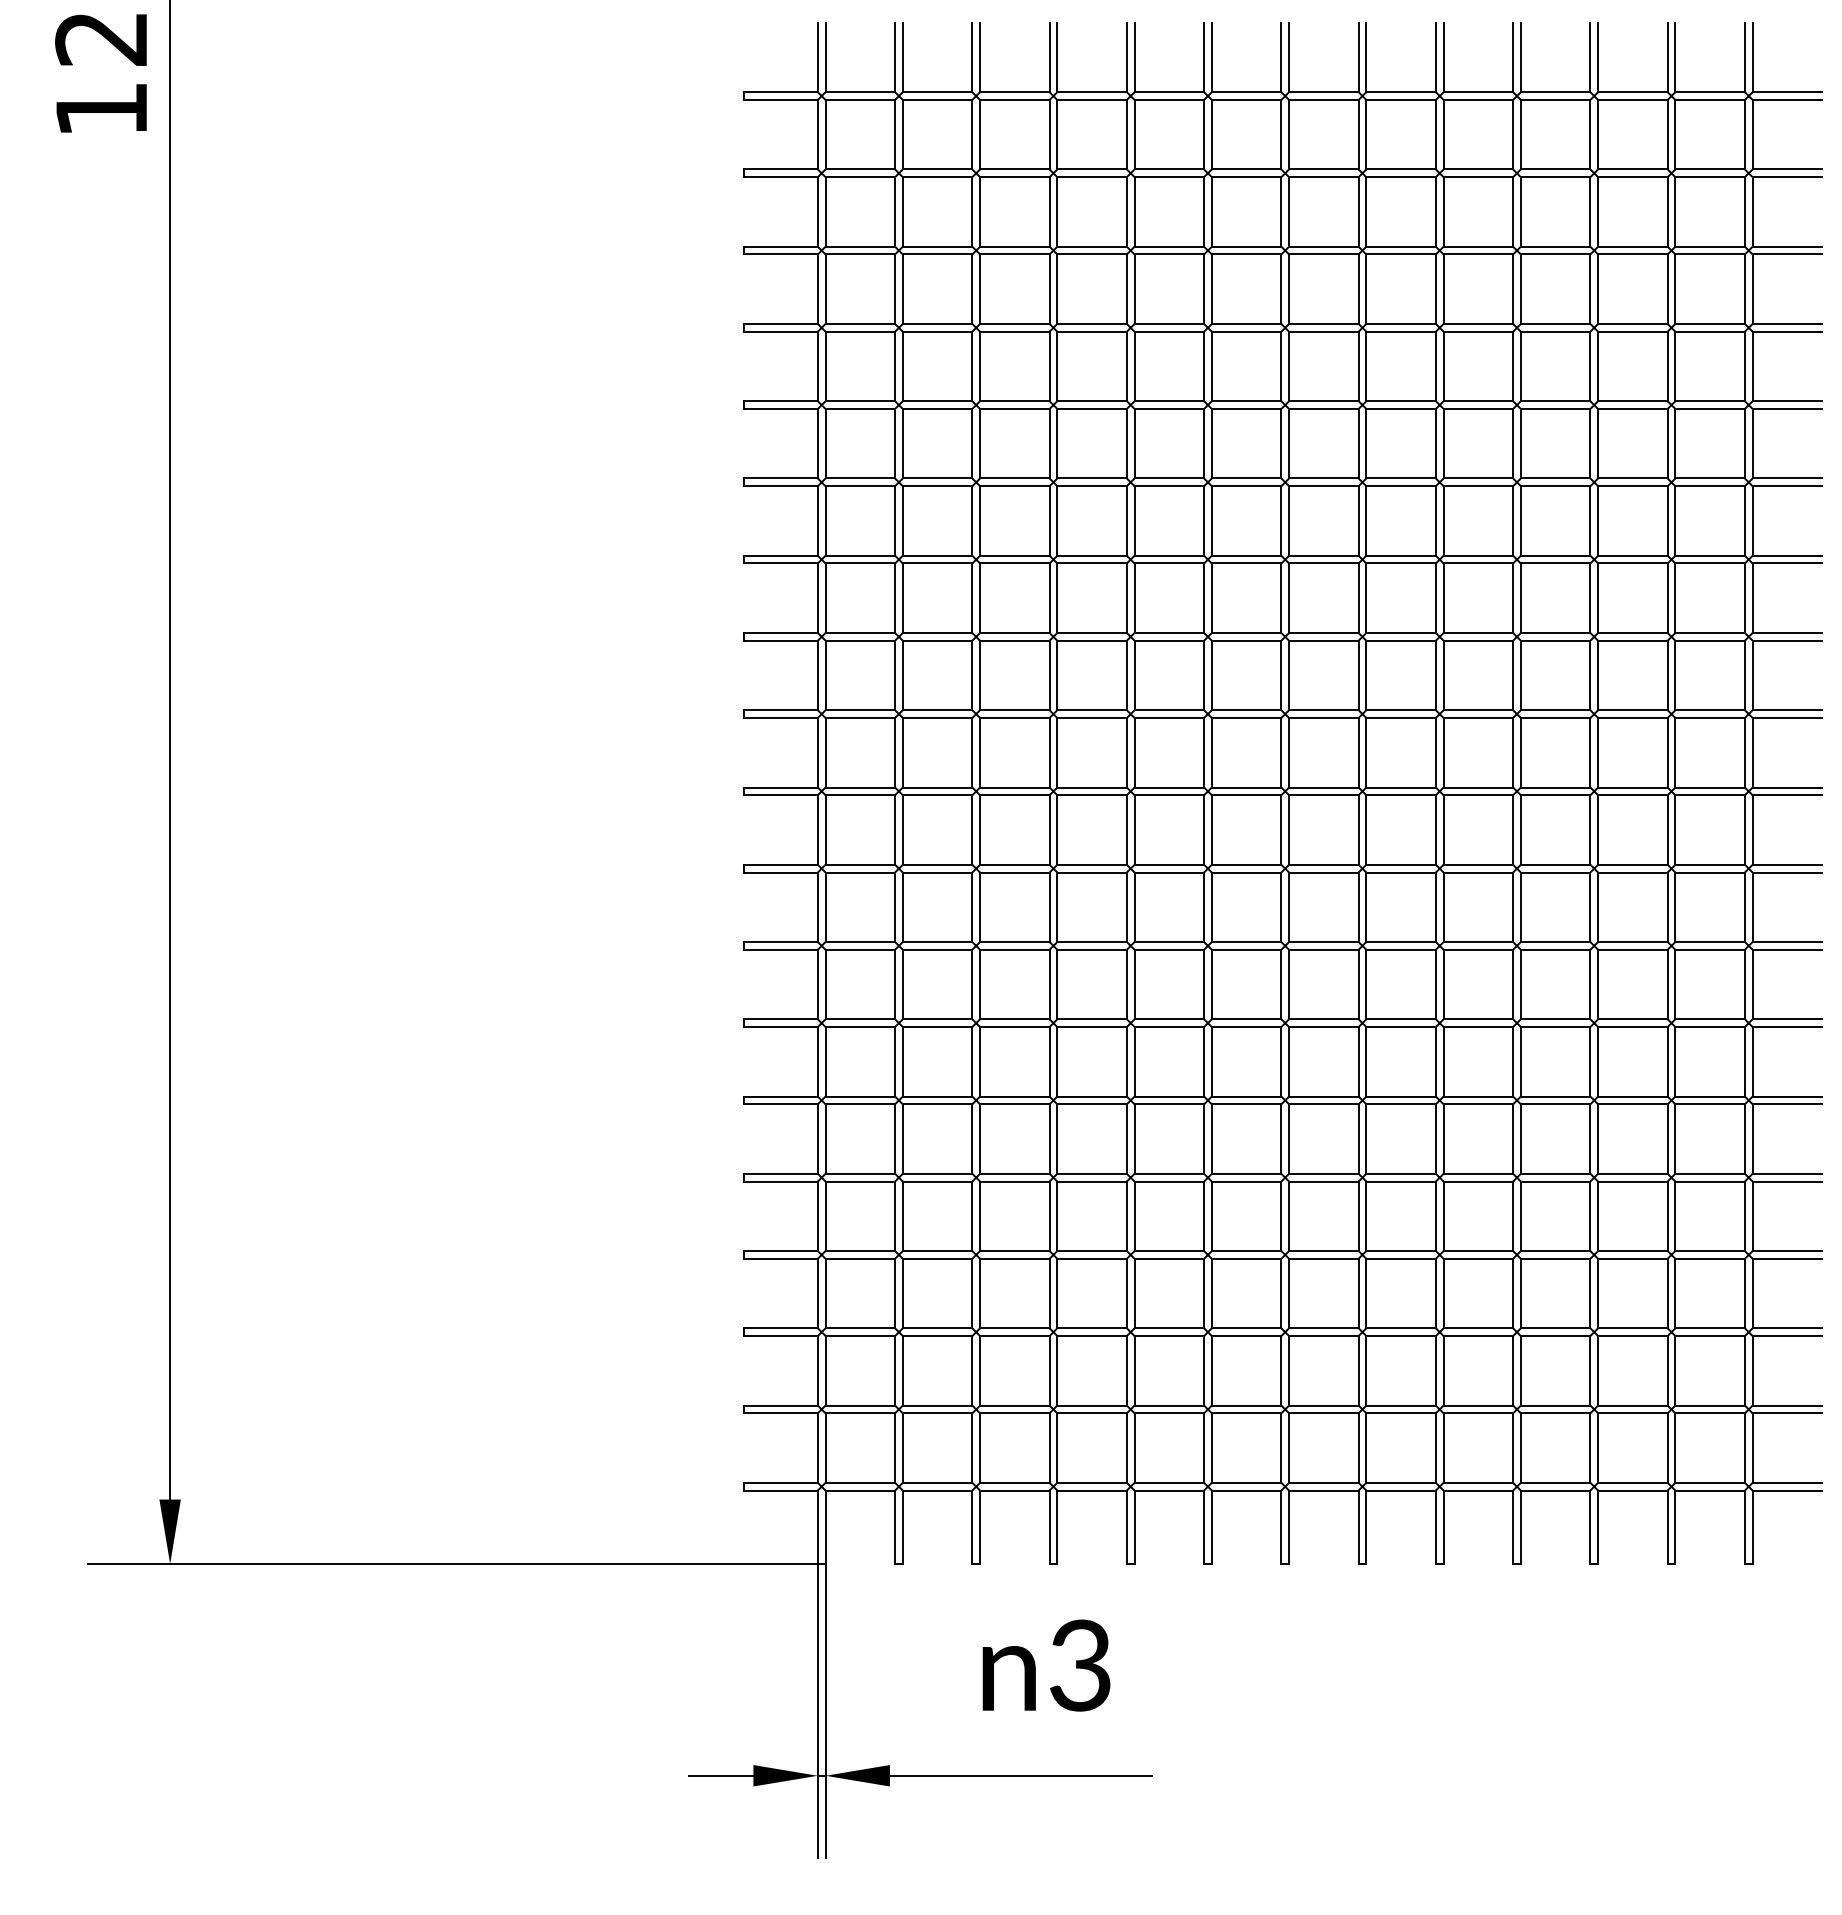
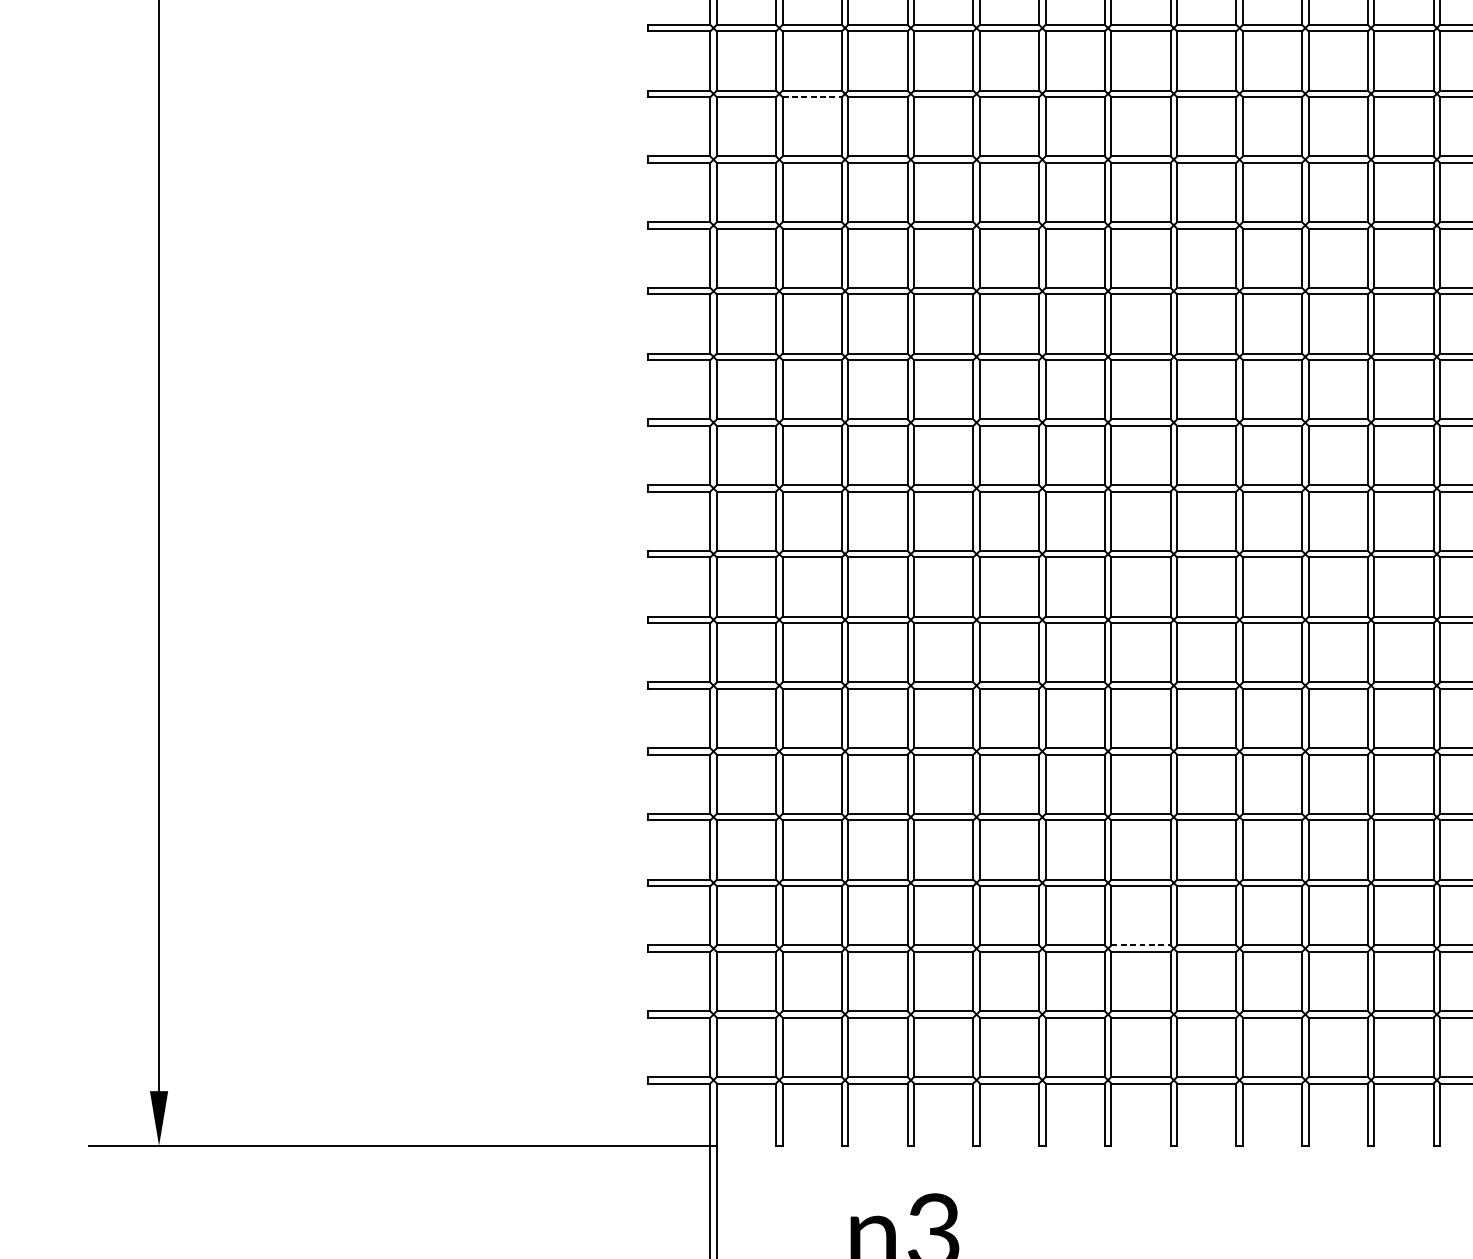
line: (937, 331) -> (812, 97), solid -> dashed
line: (1323, 1328) -> (1140, 945), solid -> dashed

